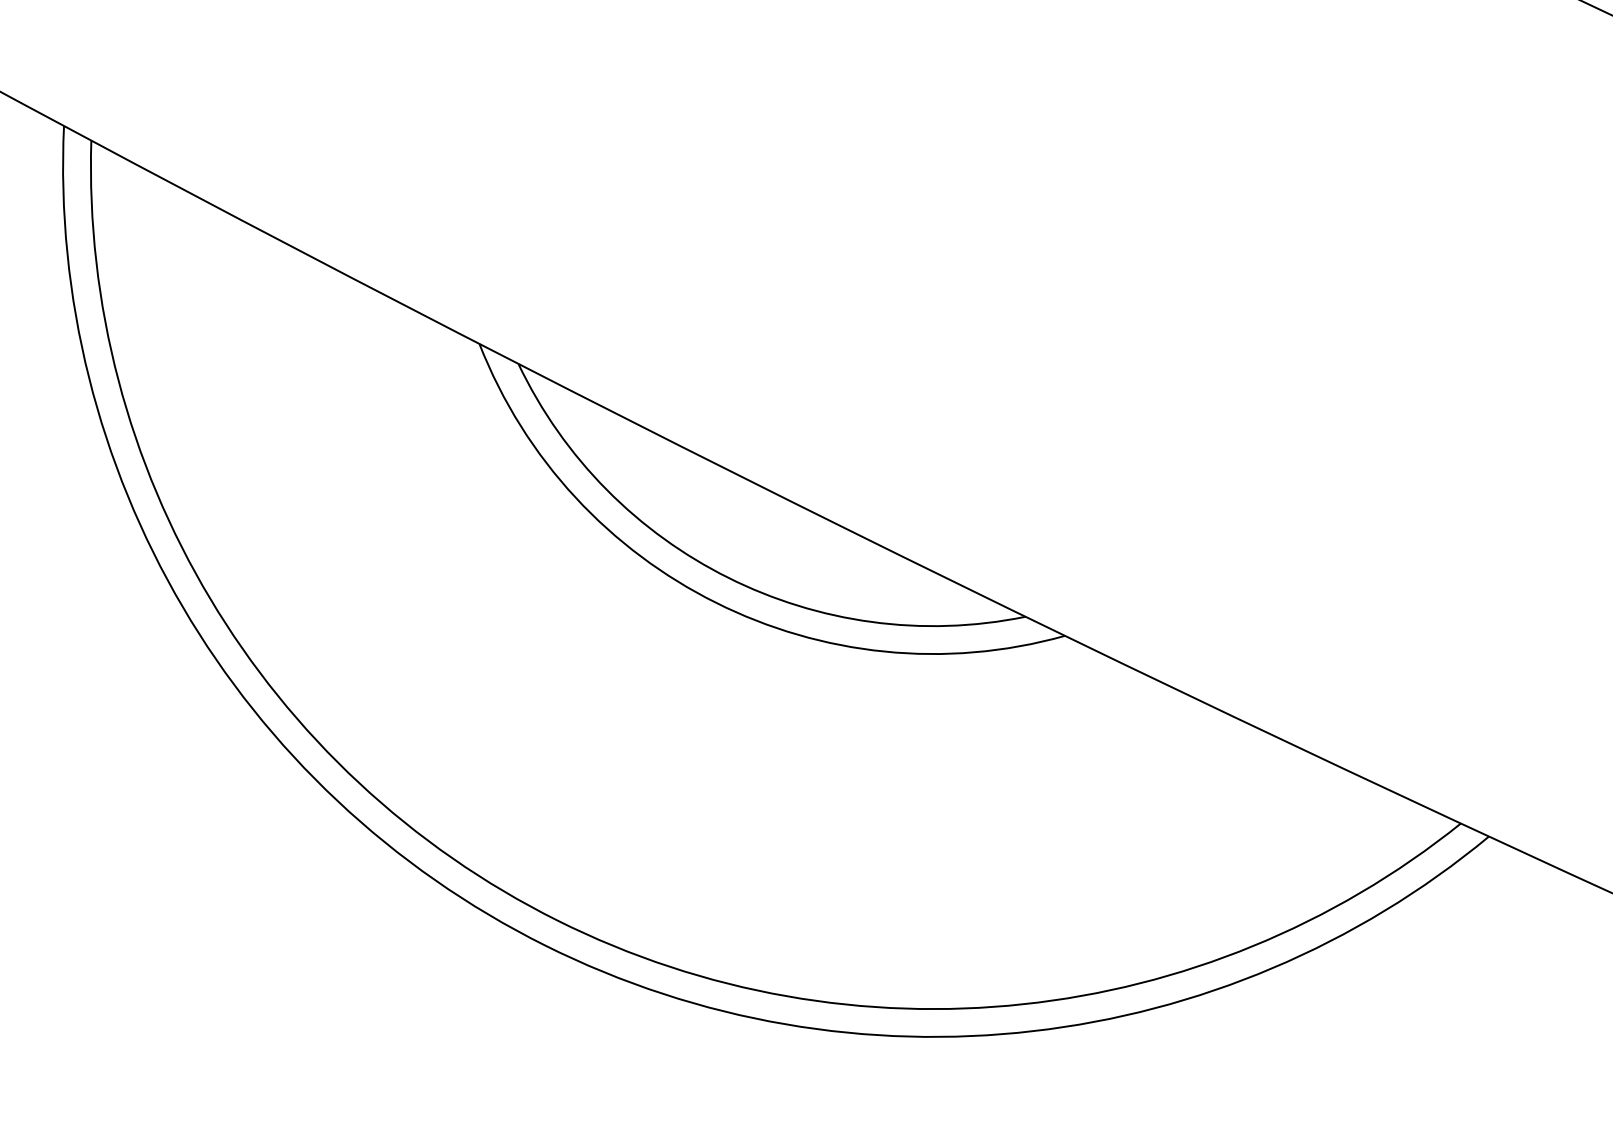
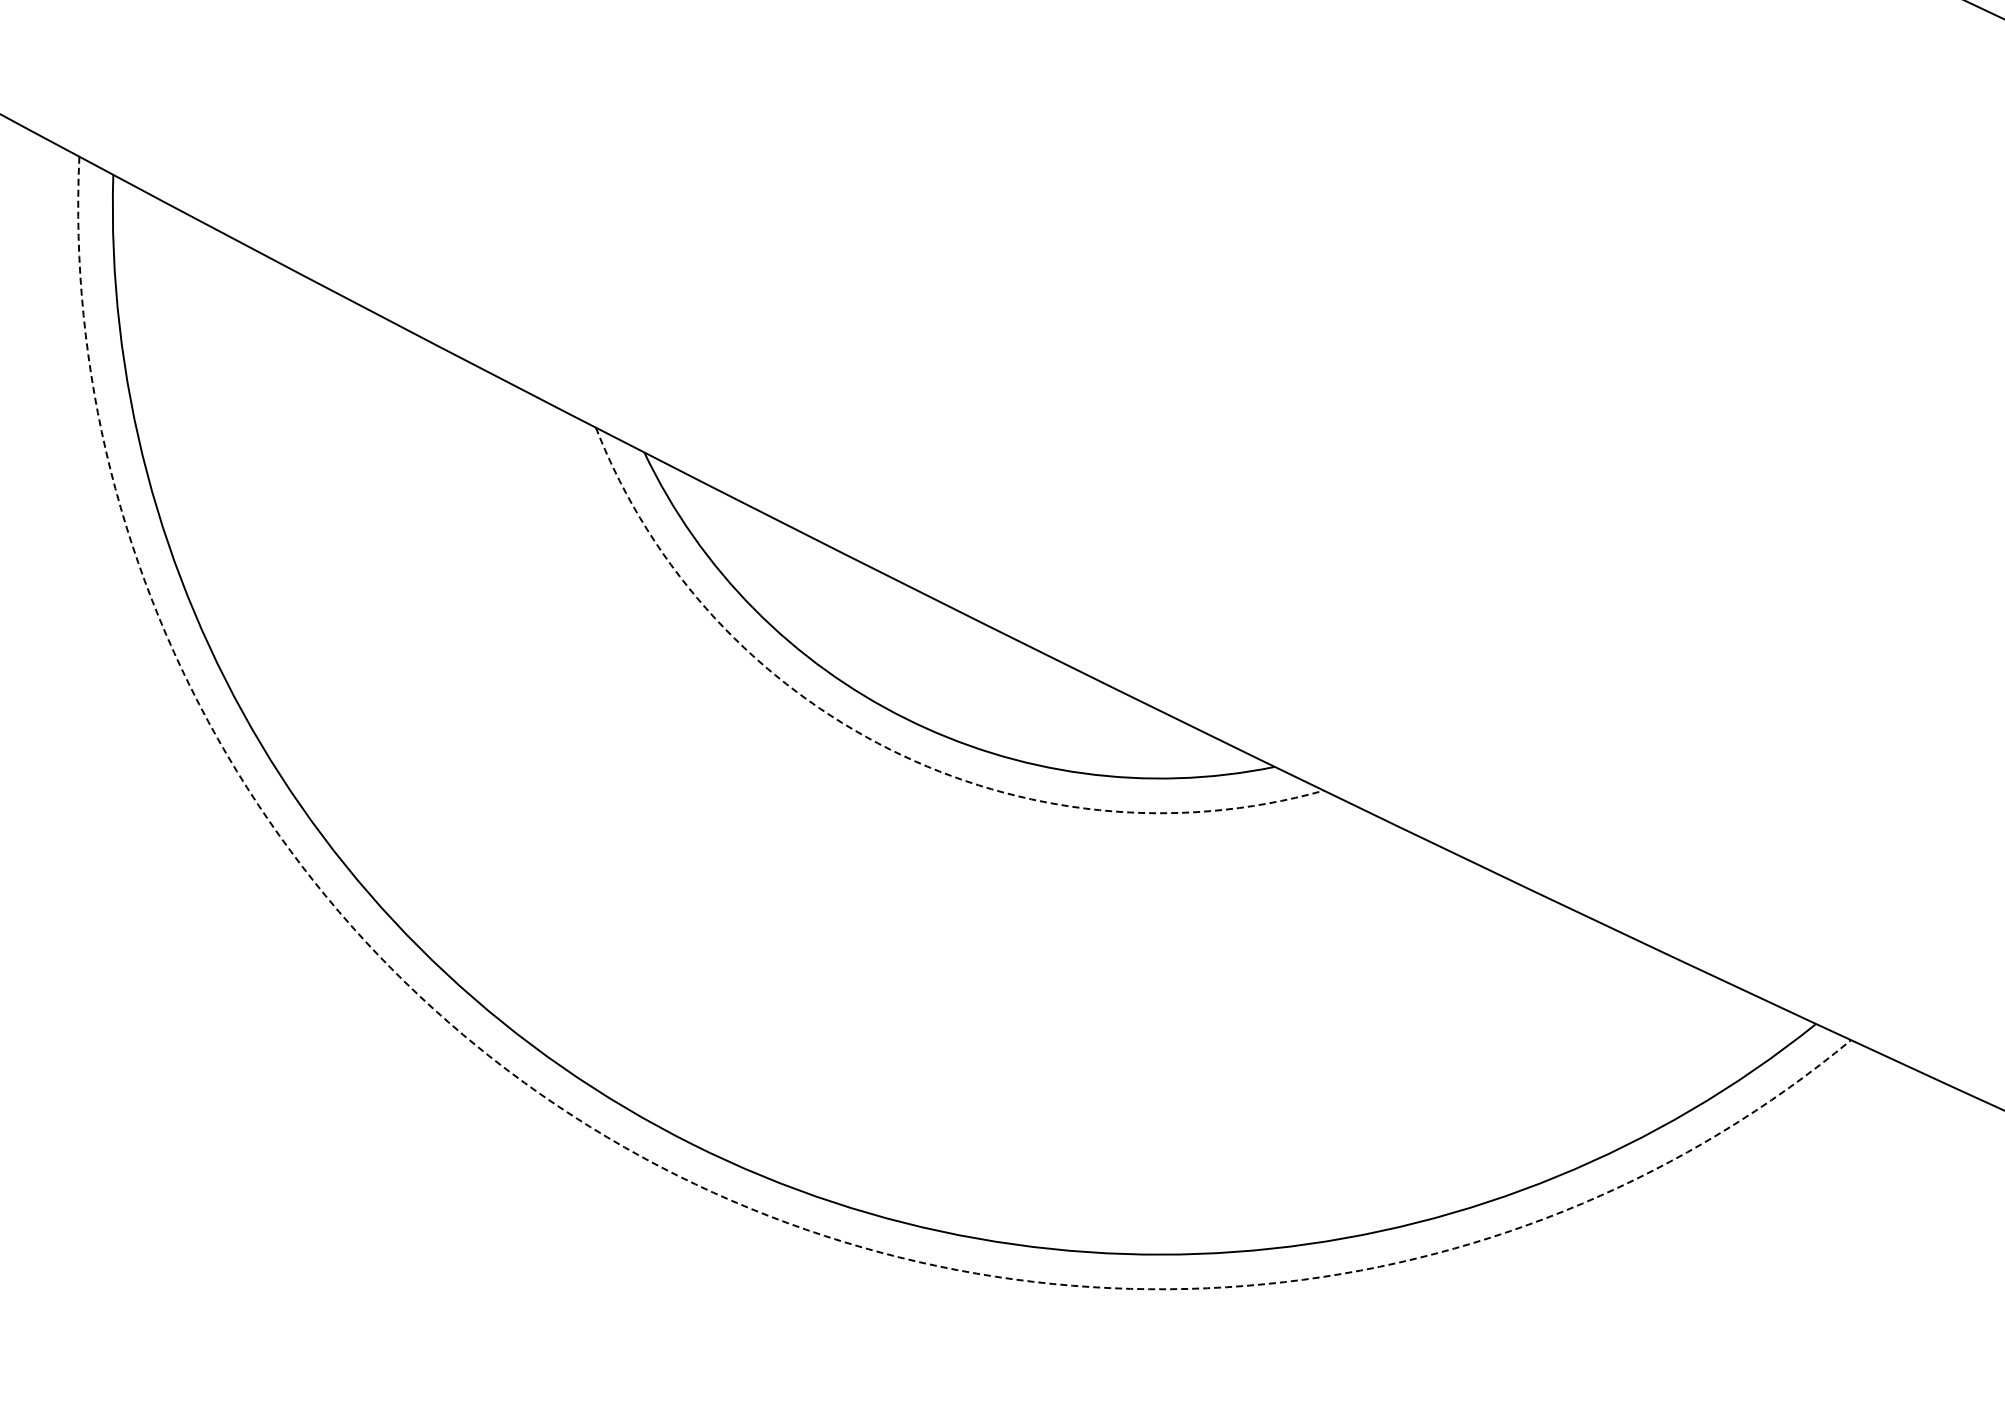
arc: (715, 602) -> (889, 749), solid -> dashed
arc: (545, 945) -> (677, 1175), solid -> dashed

